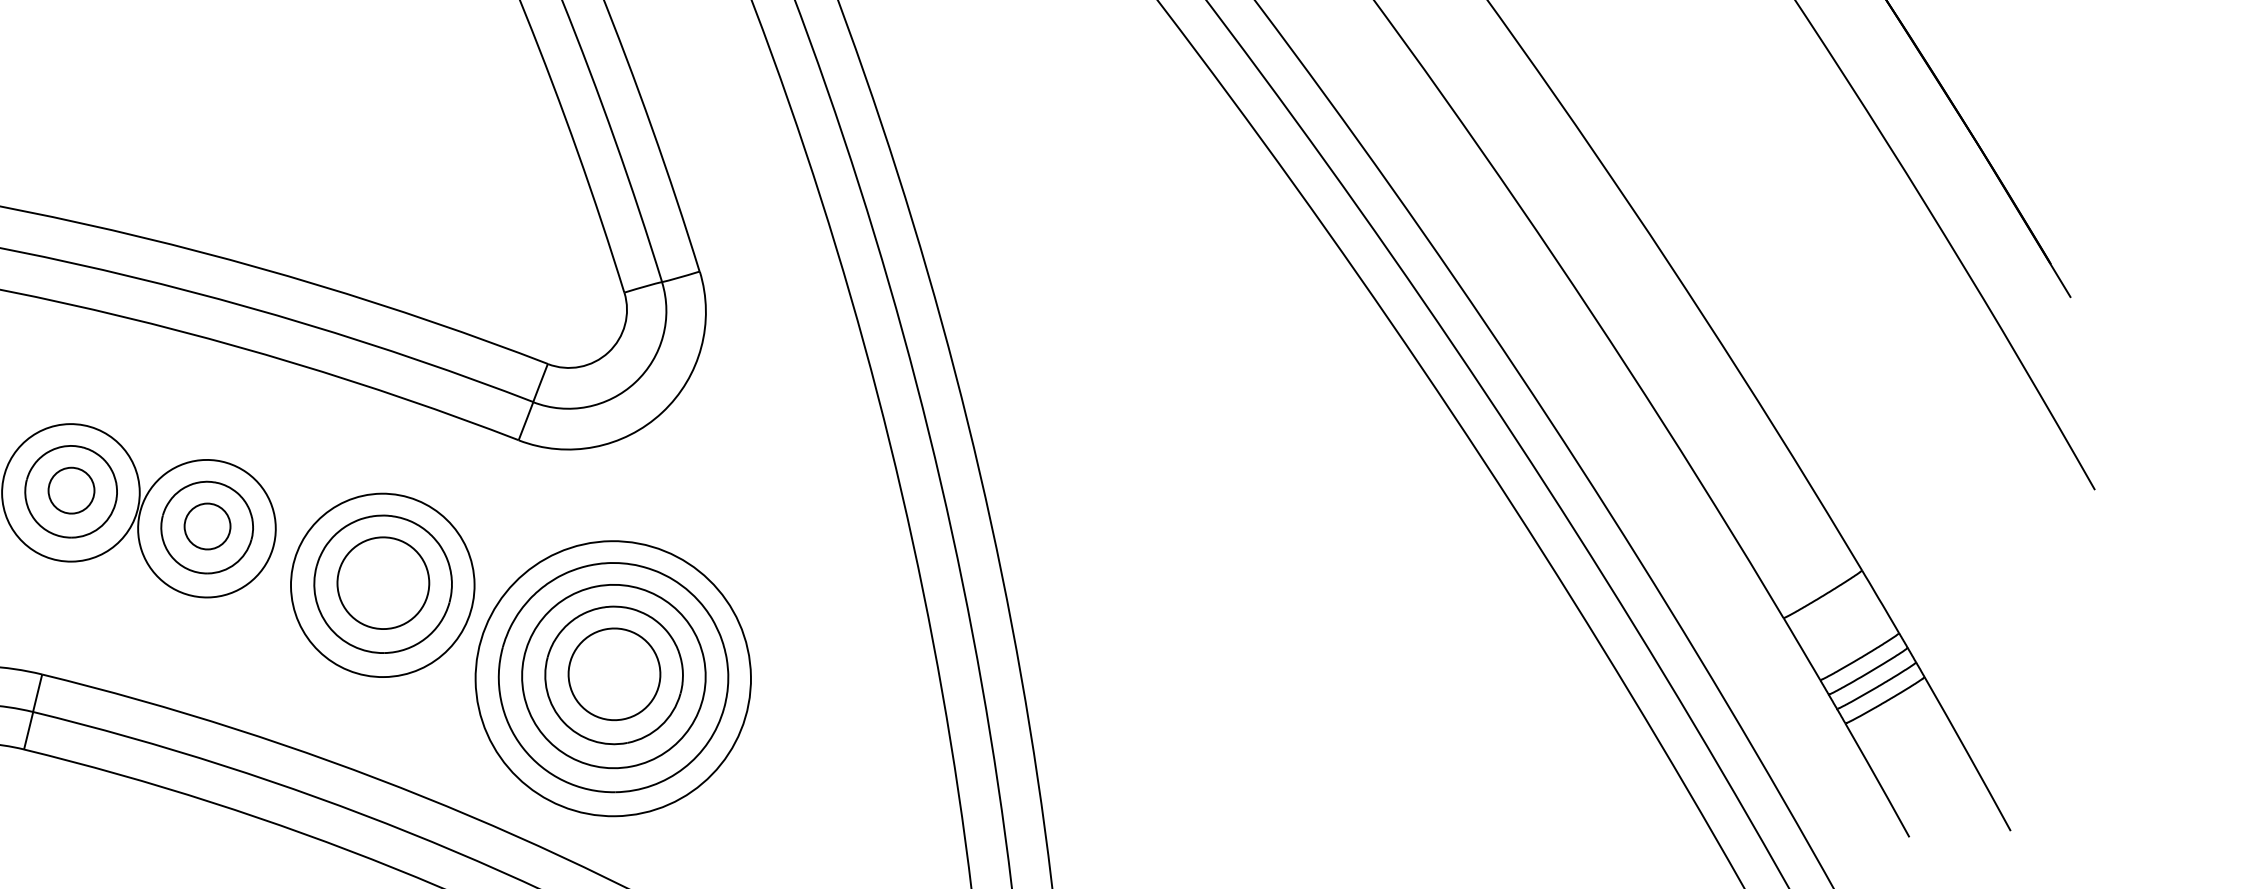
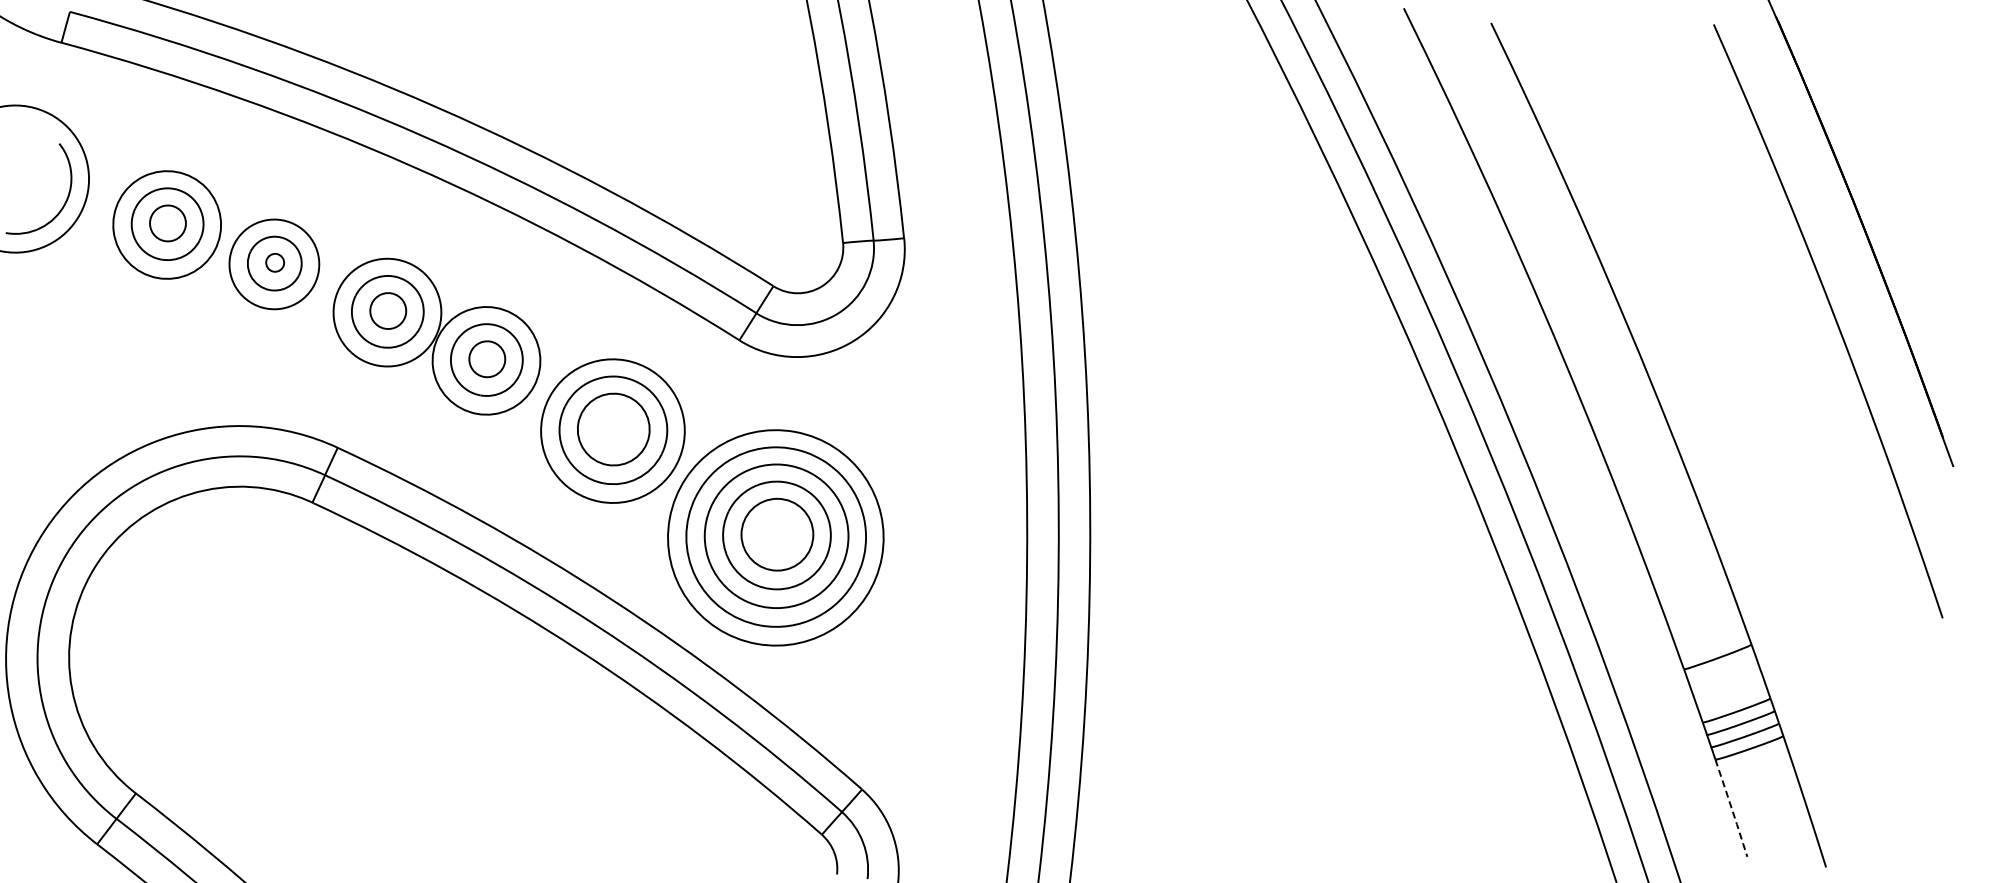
line: (1877, 780) -> (1731, 808), solid -> dashed

